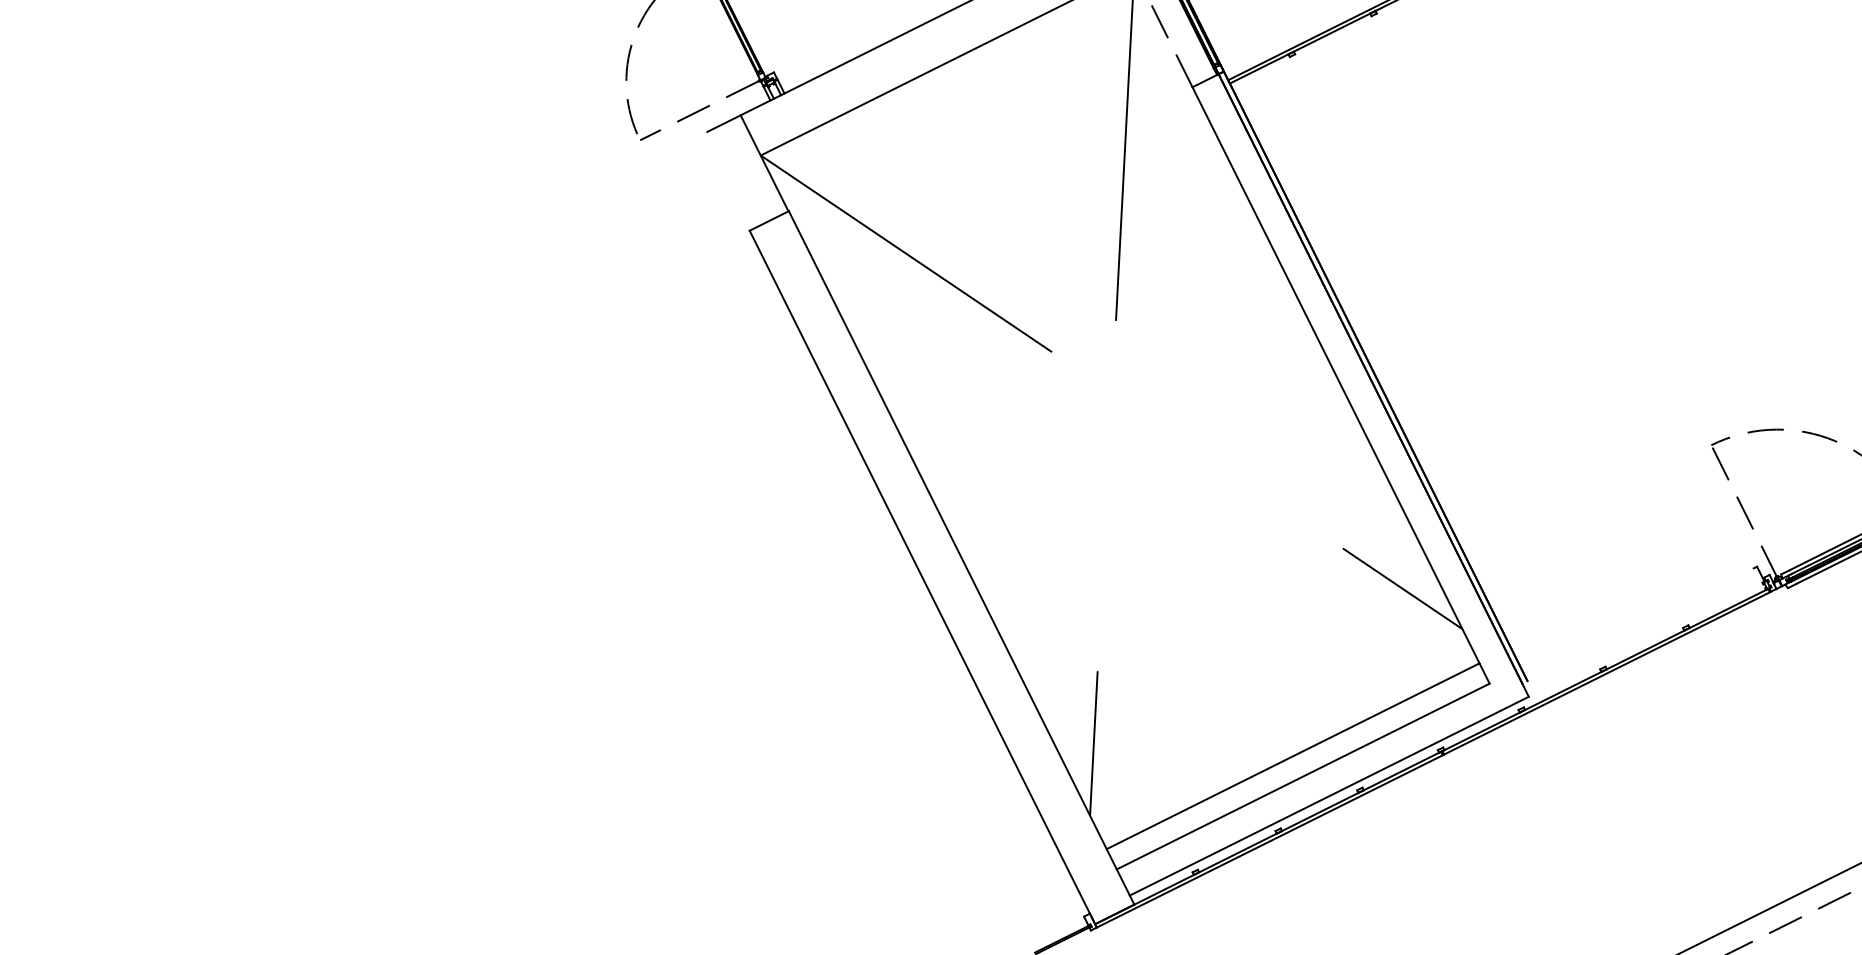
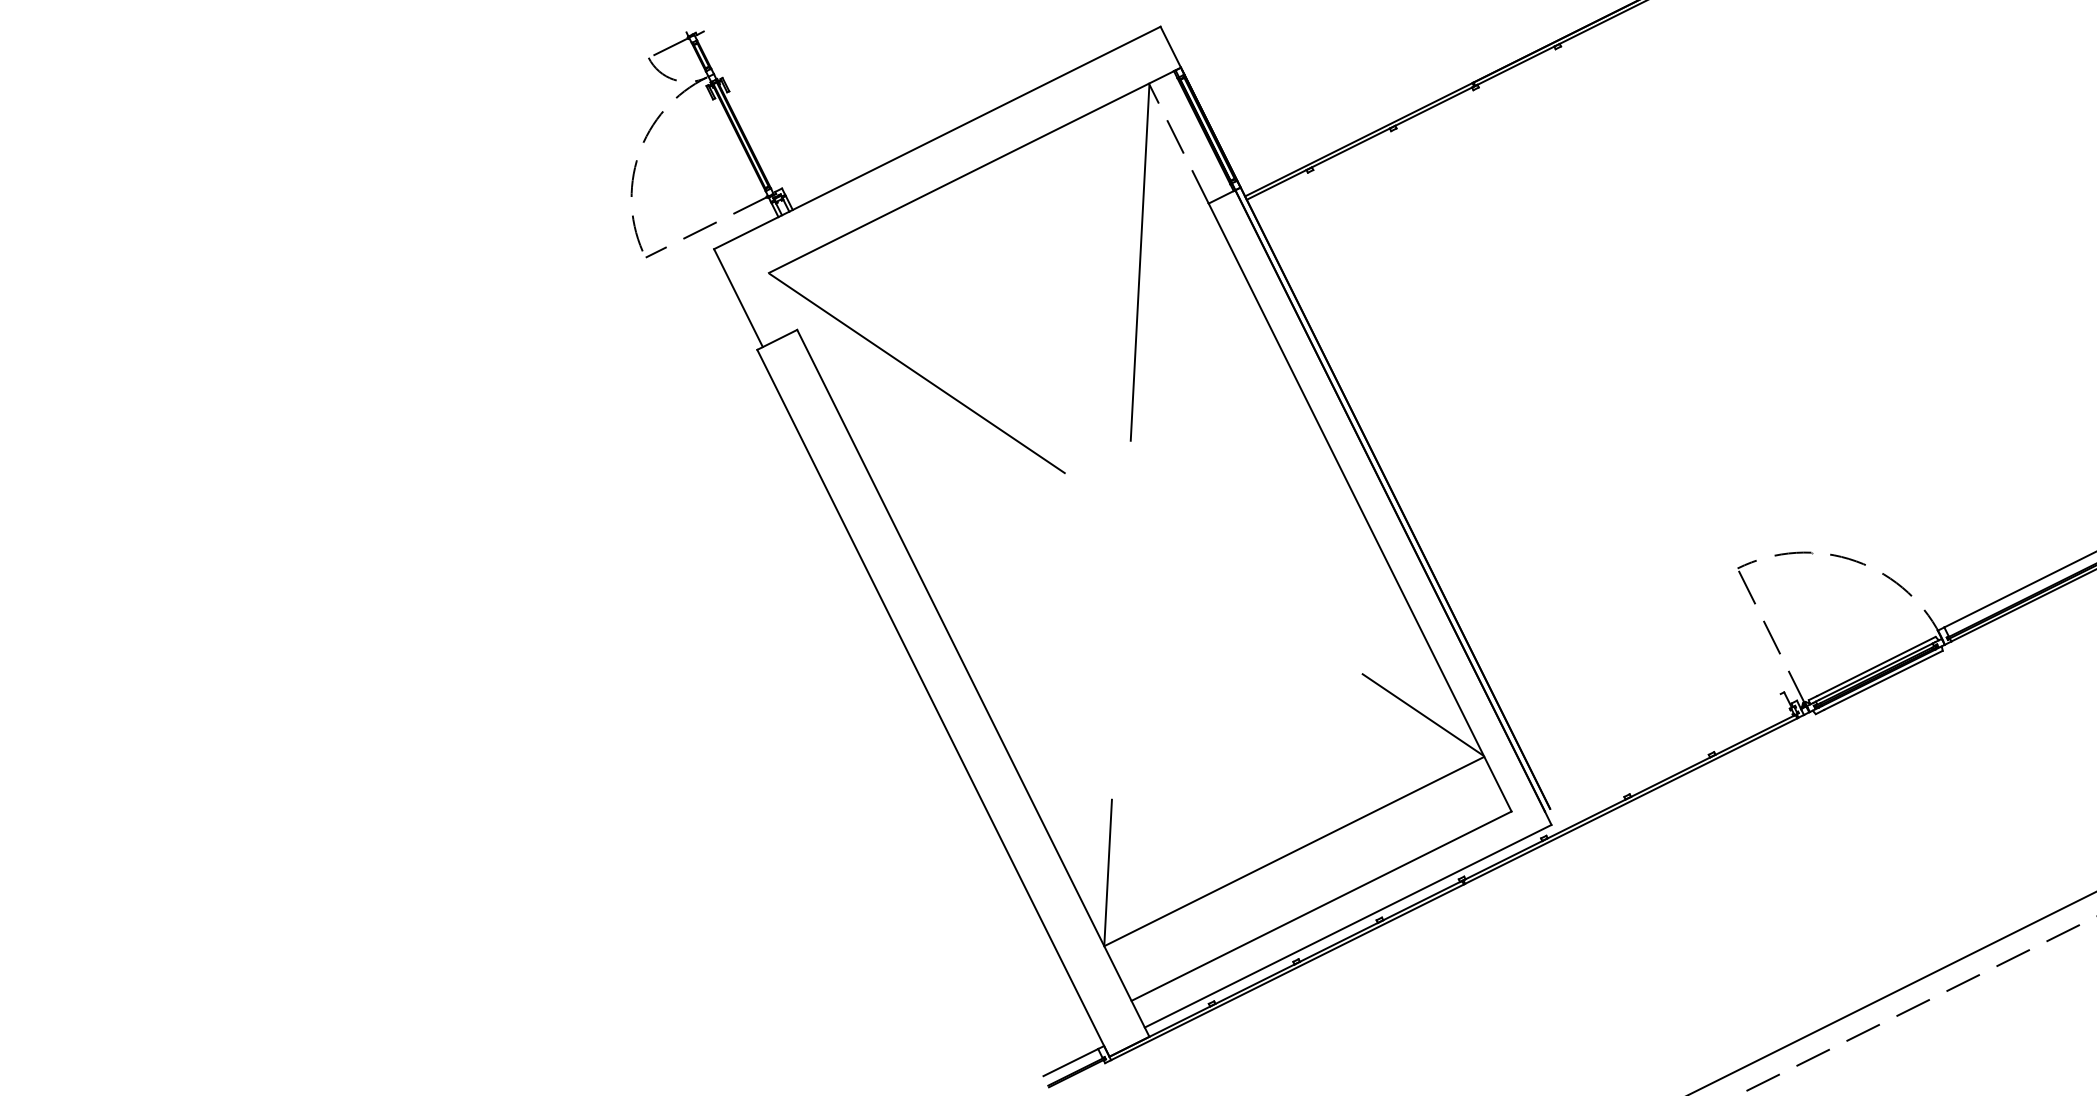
line: (764, 163) -> (738, 298), moved
line: (1293, 756) -> (1294, 851), moved
line: (1056, 929) -> (1070, 1062), added

